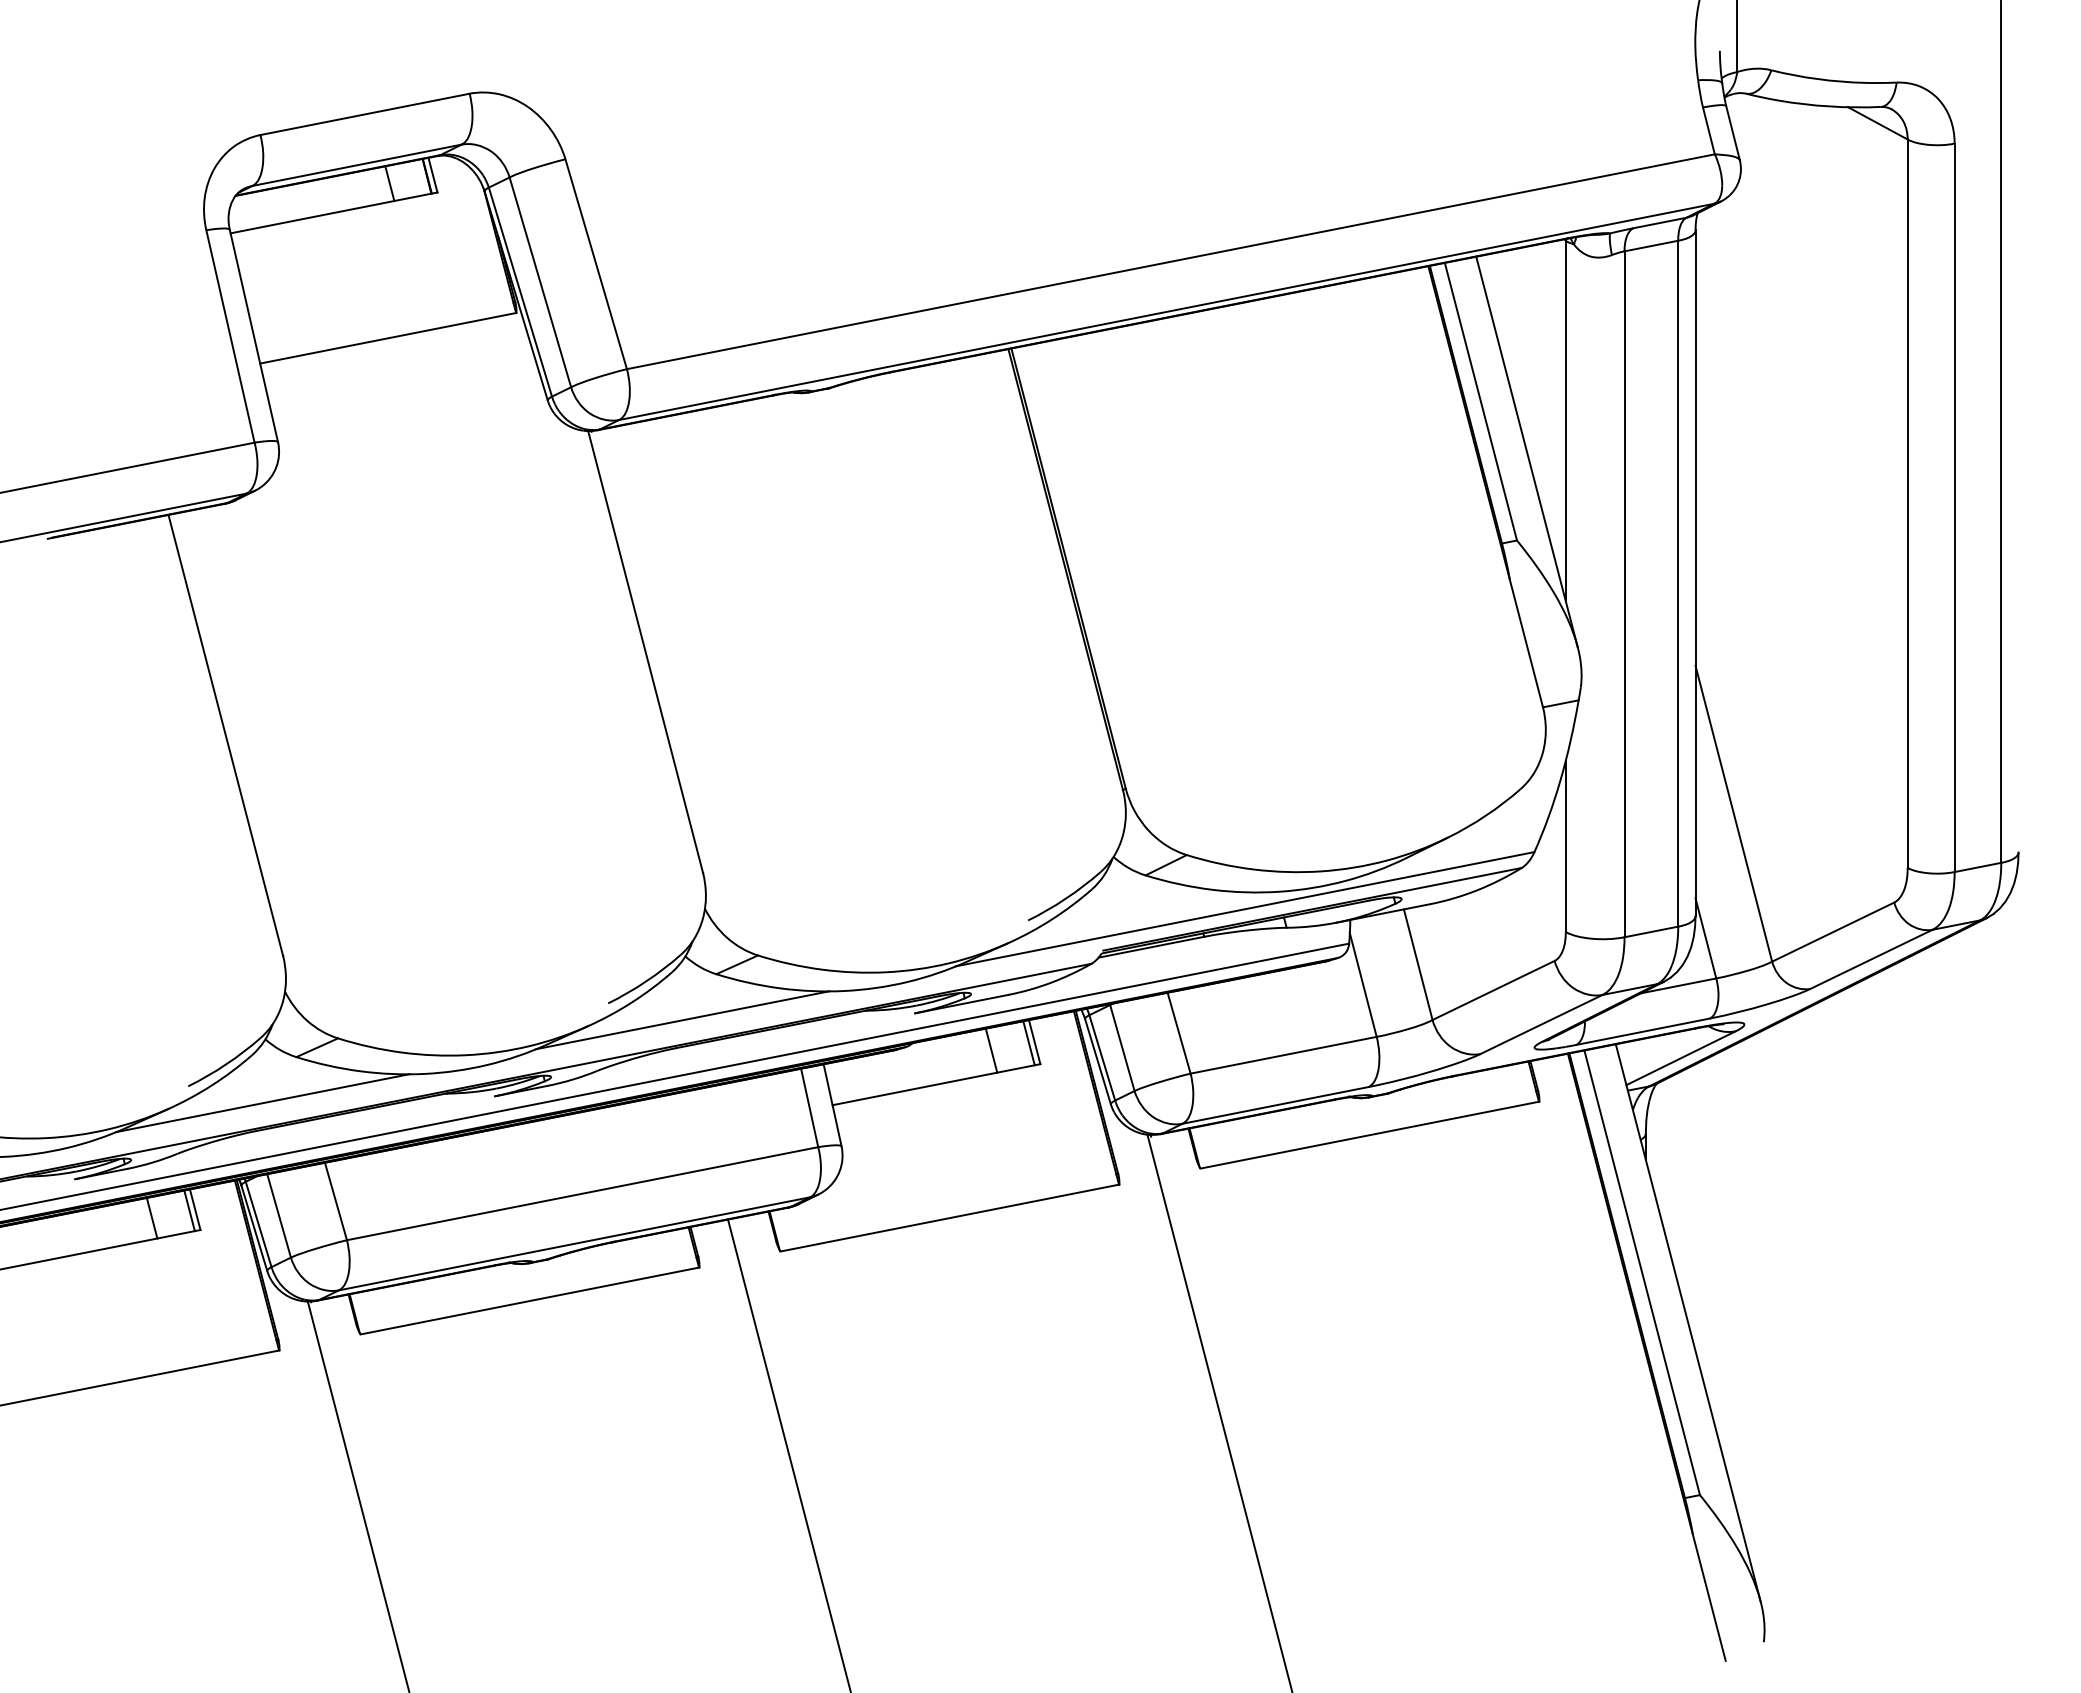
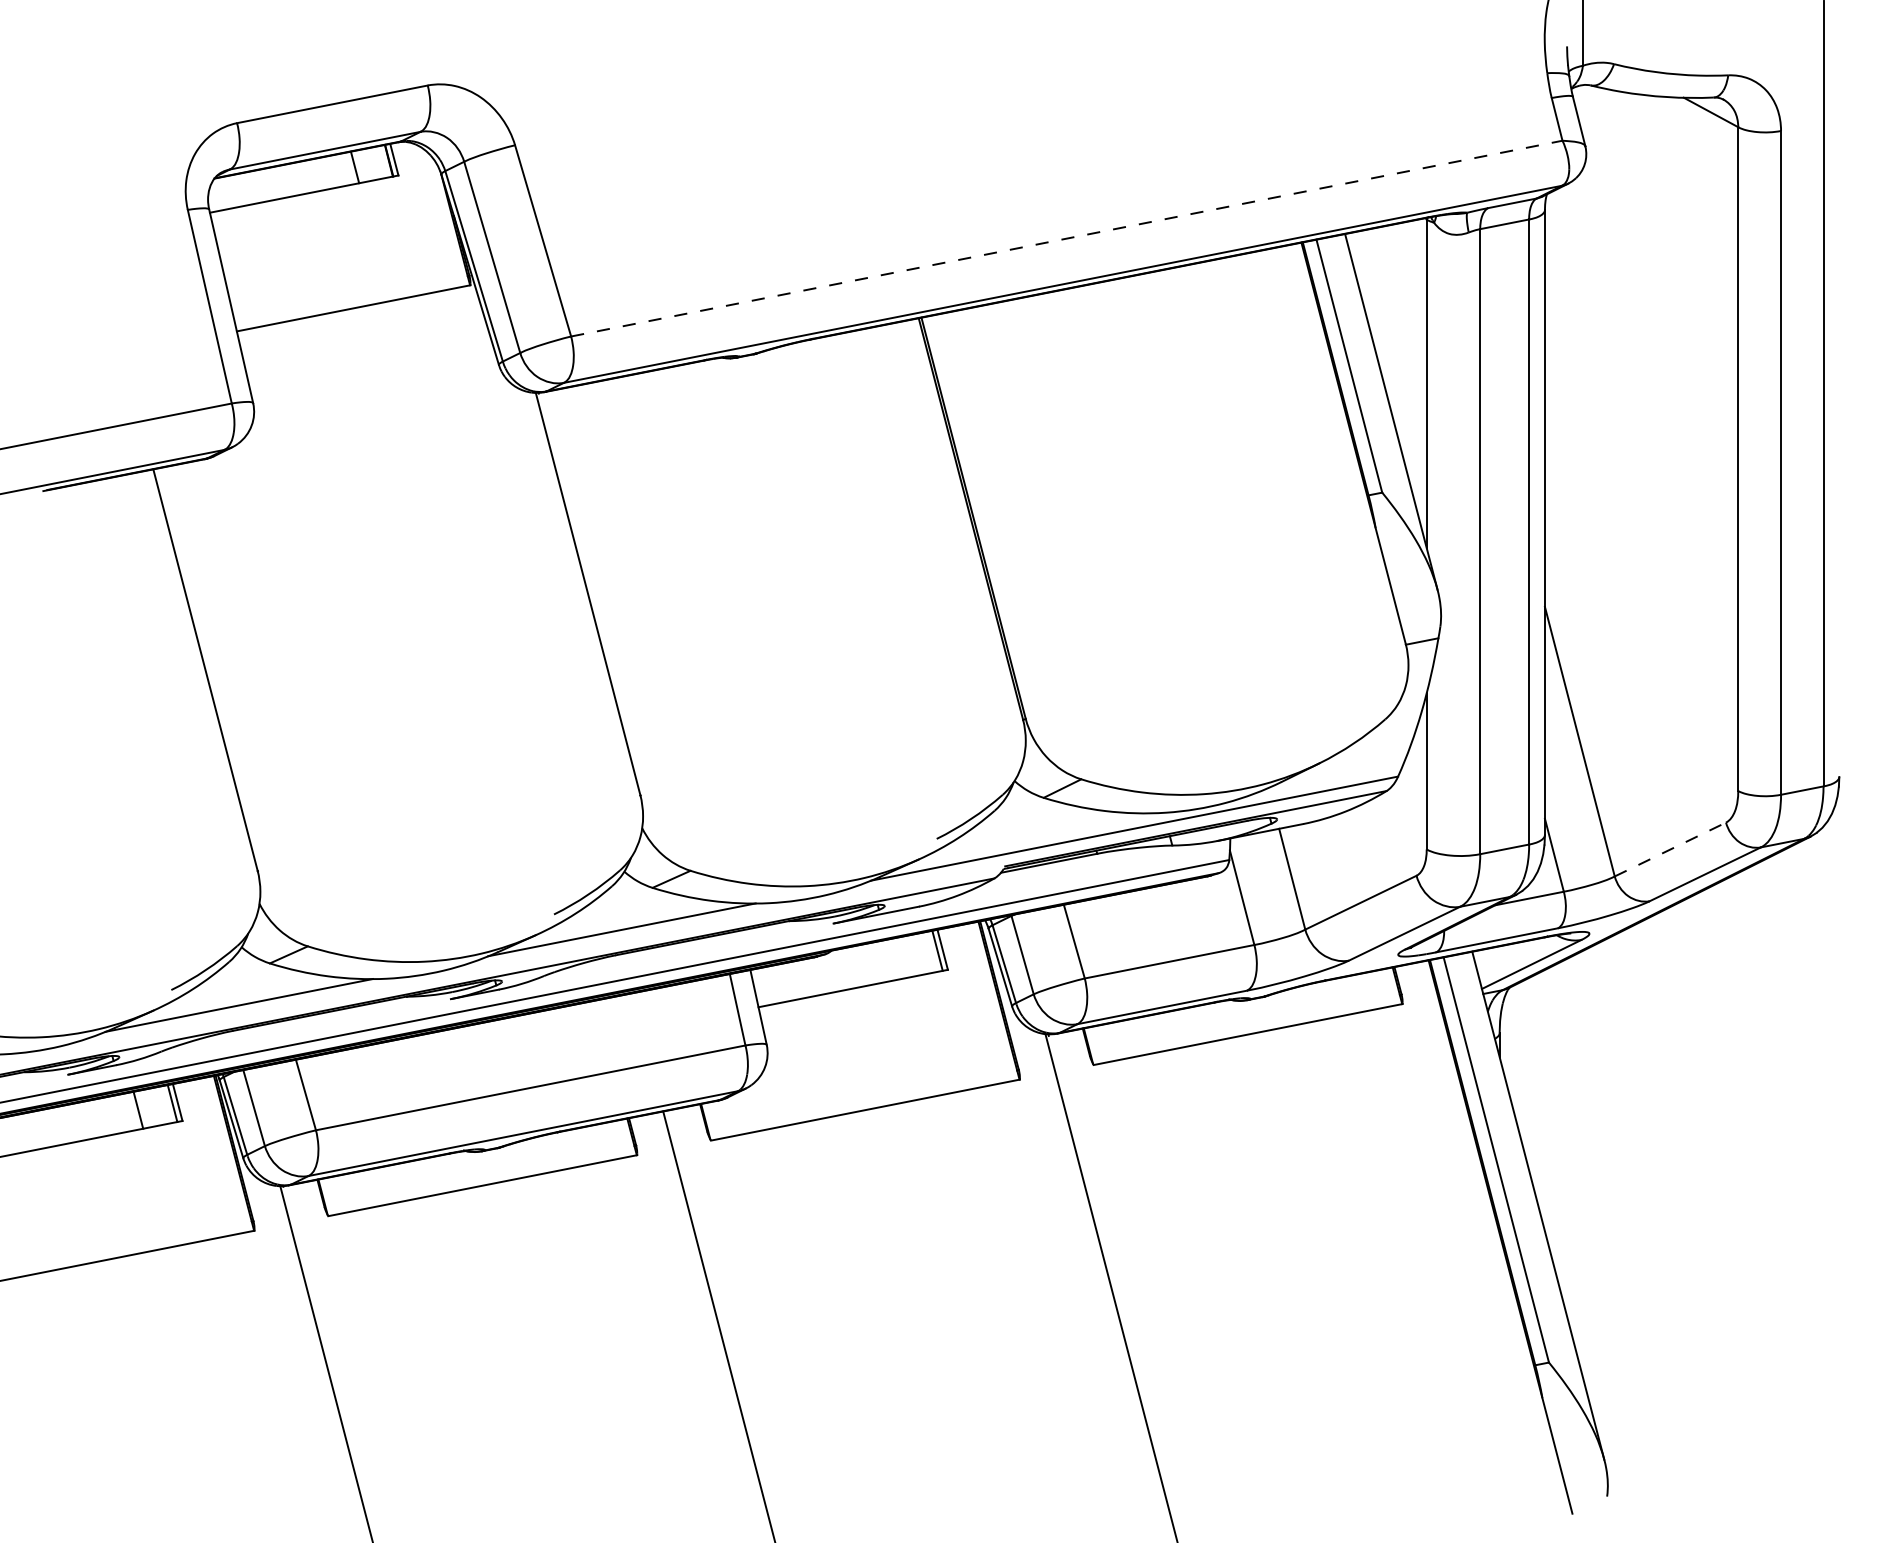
line: (1171, 261) -> (1067, 238), solid -> dashed
line: (1833, 932) -> (1670, 849), solid -> dashed
line: (991, 1050) -> (903, 957), removed

